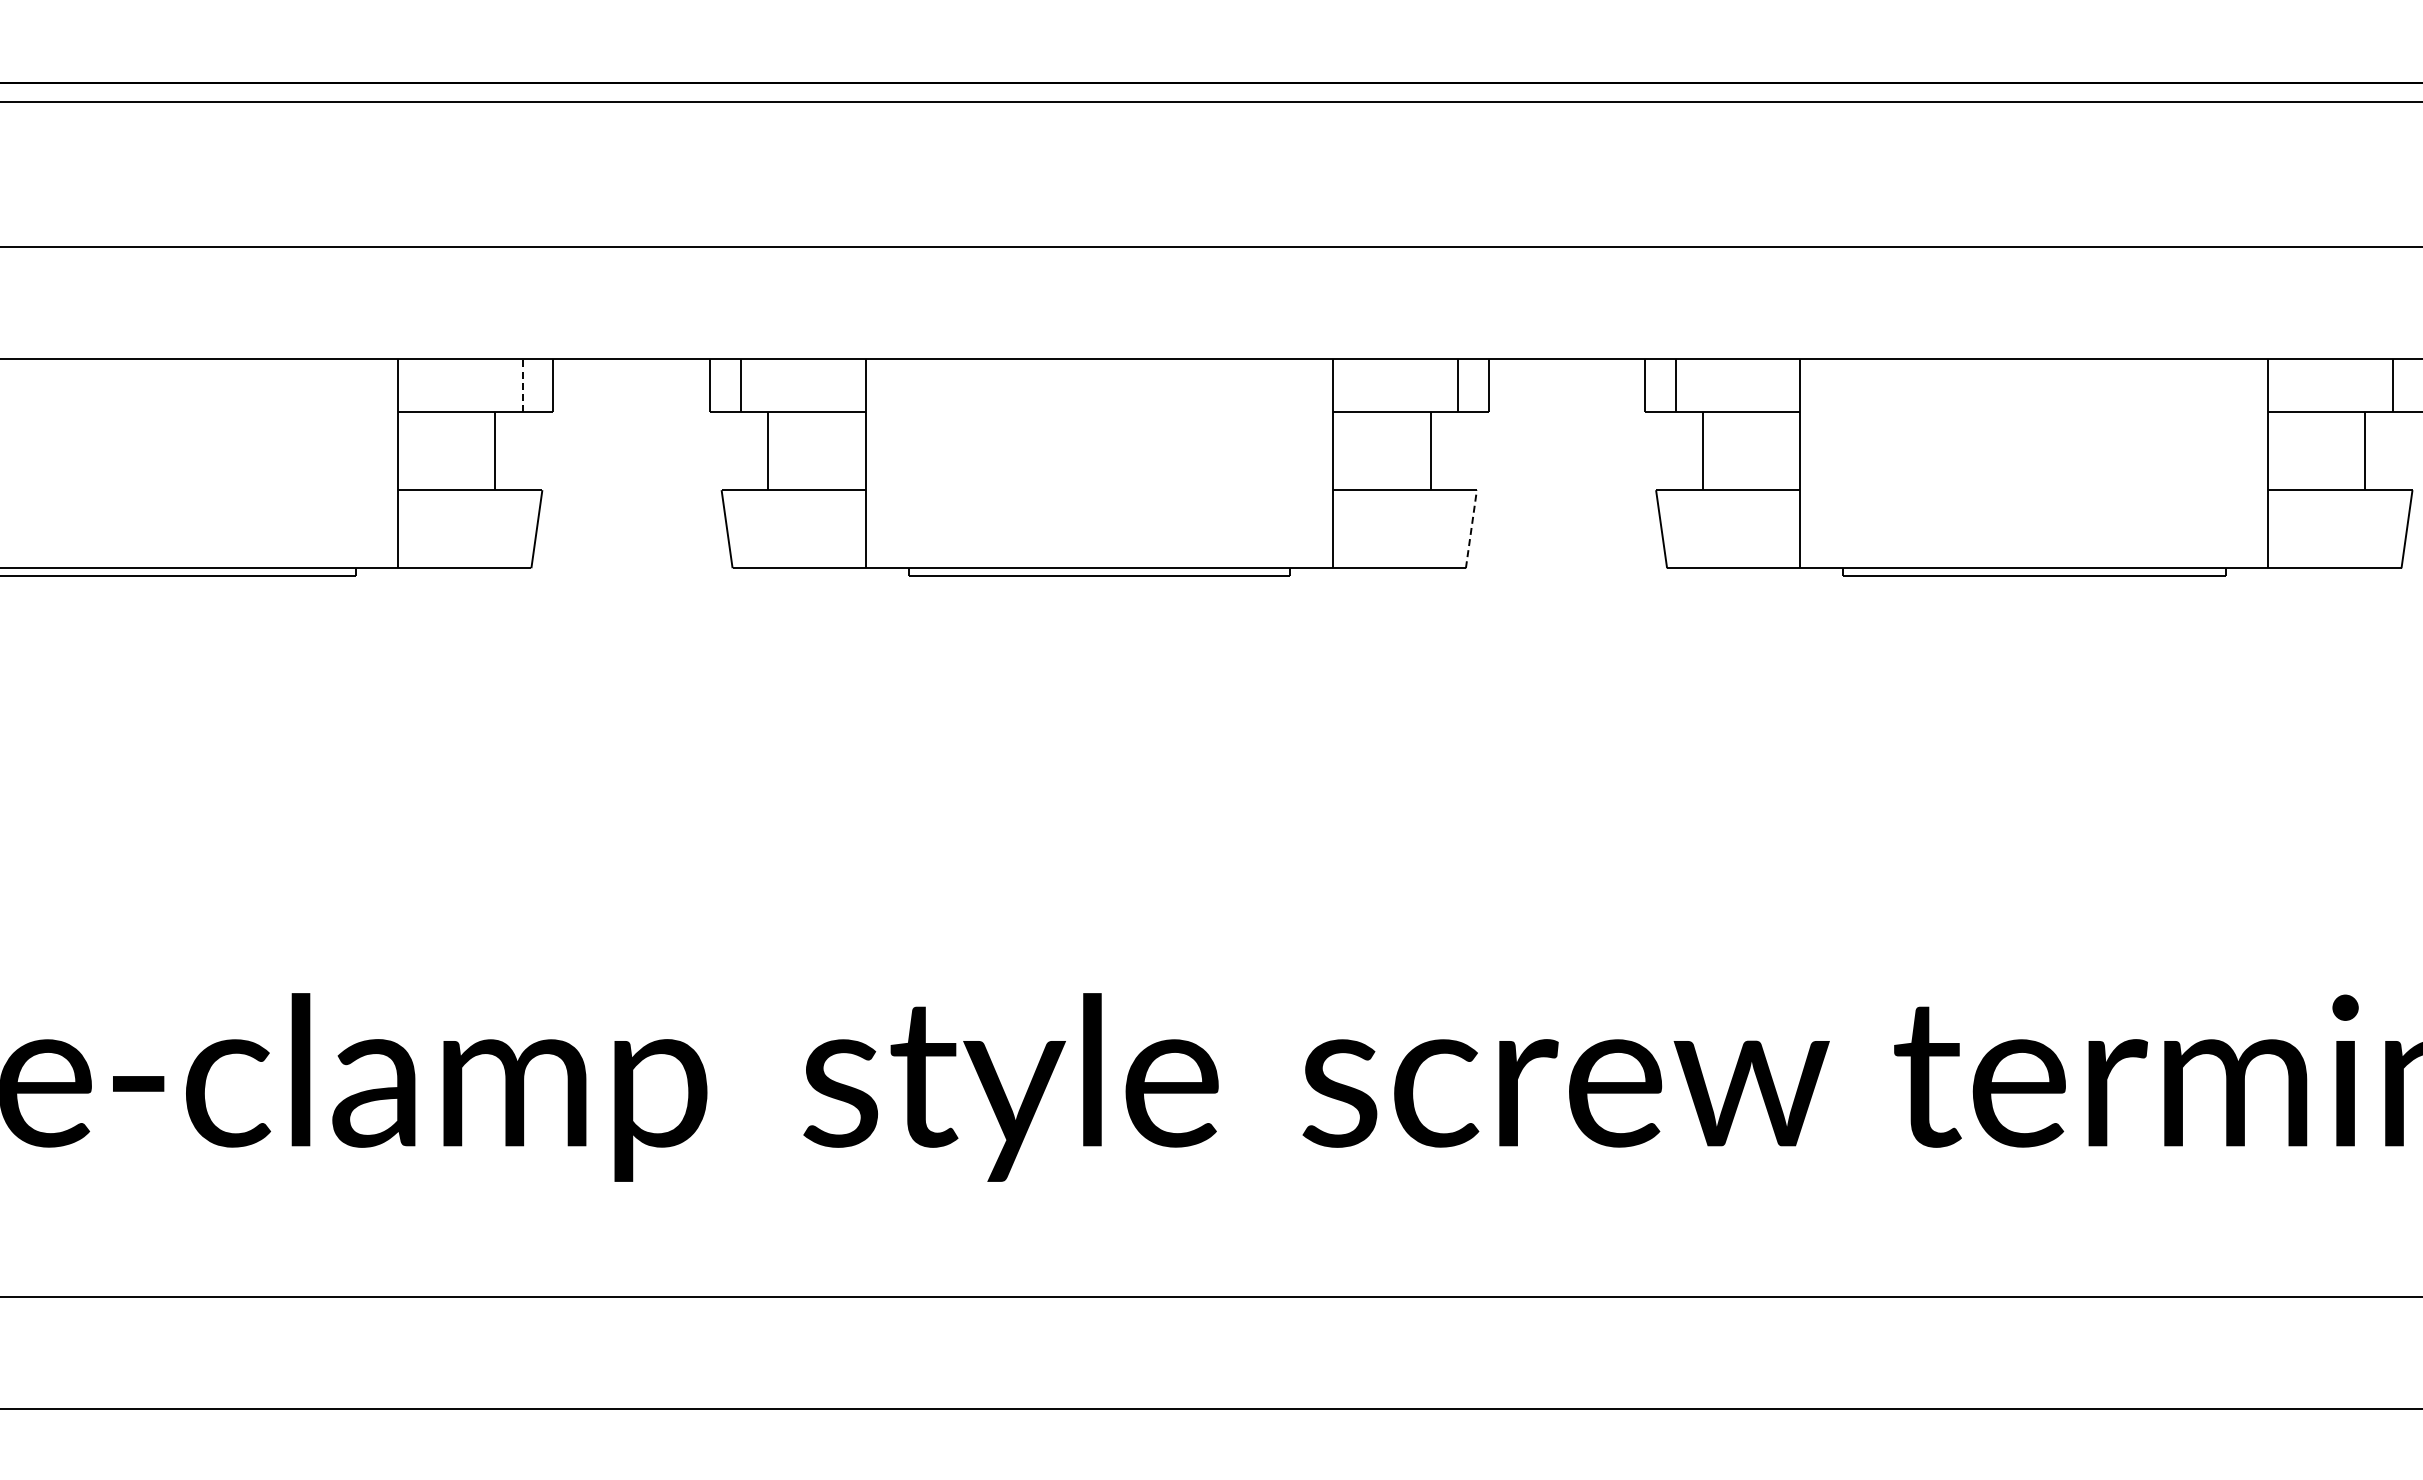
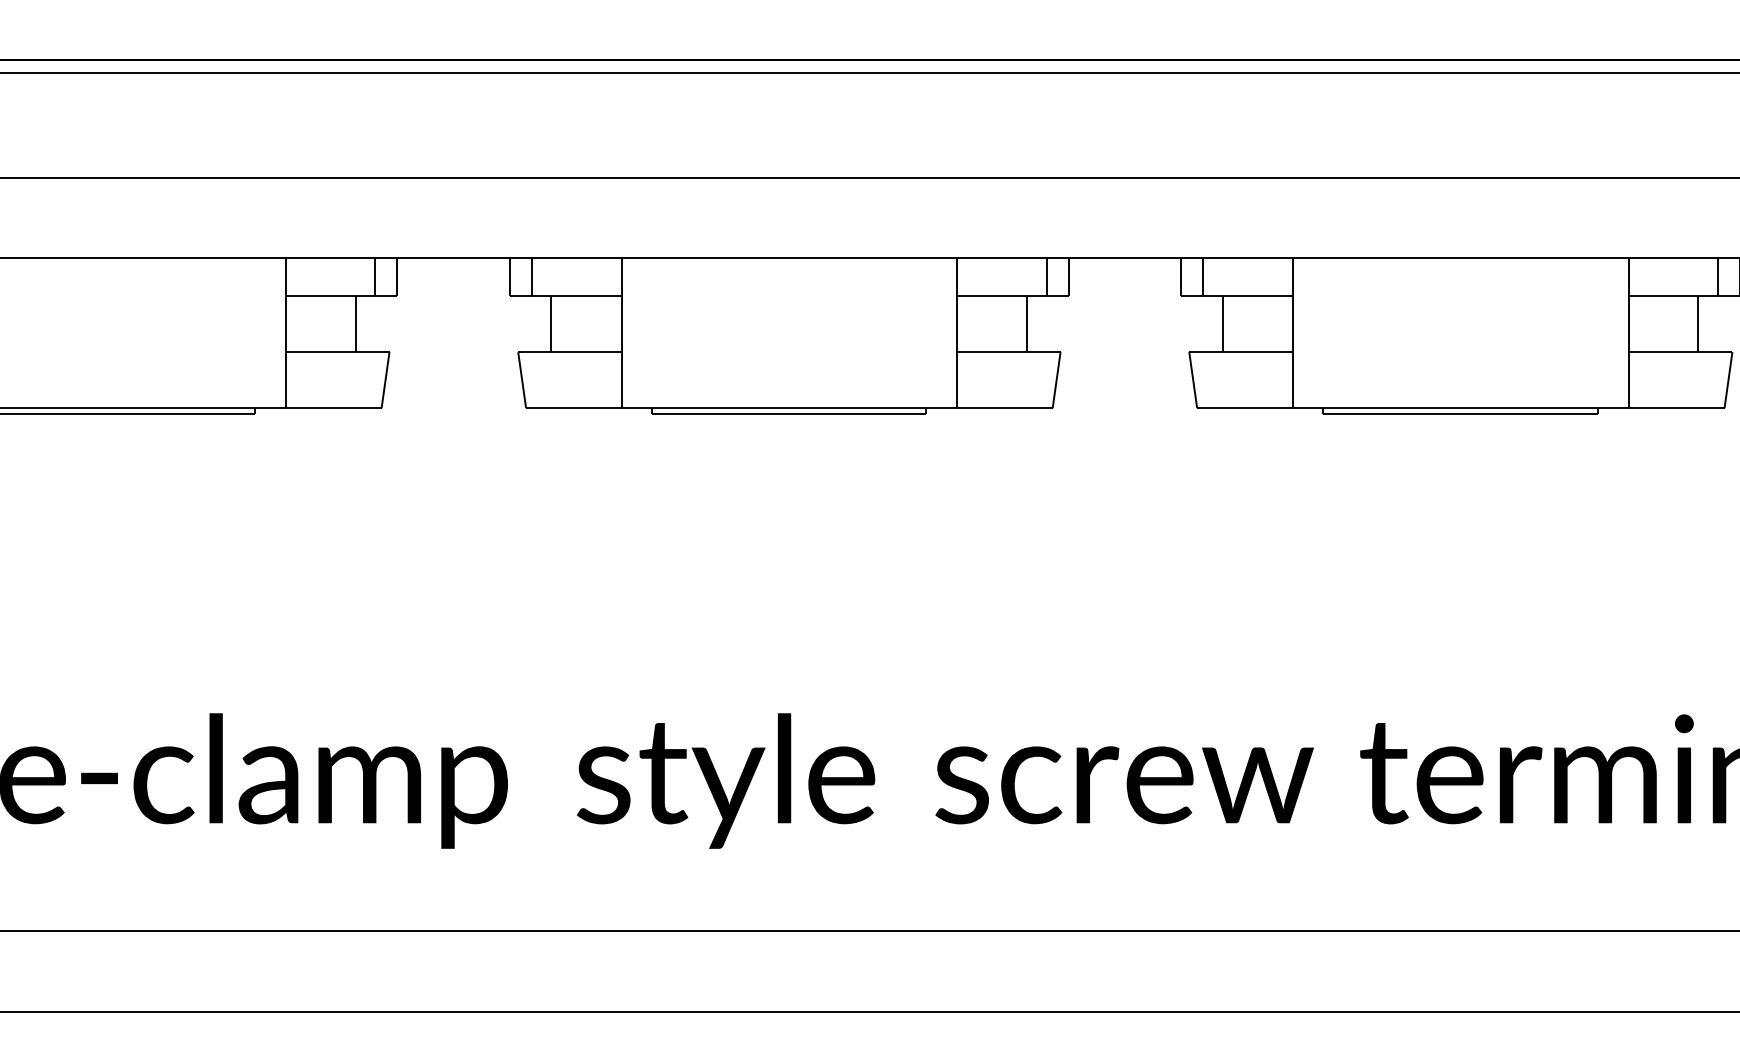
line: (522, 385) -> (375, 276), dashed -> solid
line: (1471, 528) -> (1056, 379), dashed -> solid

